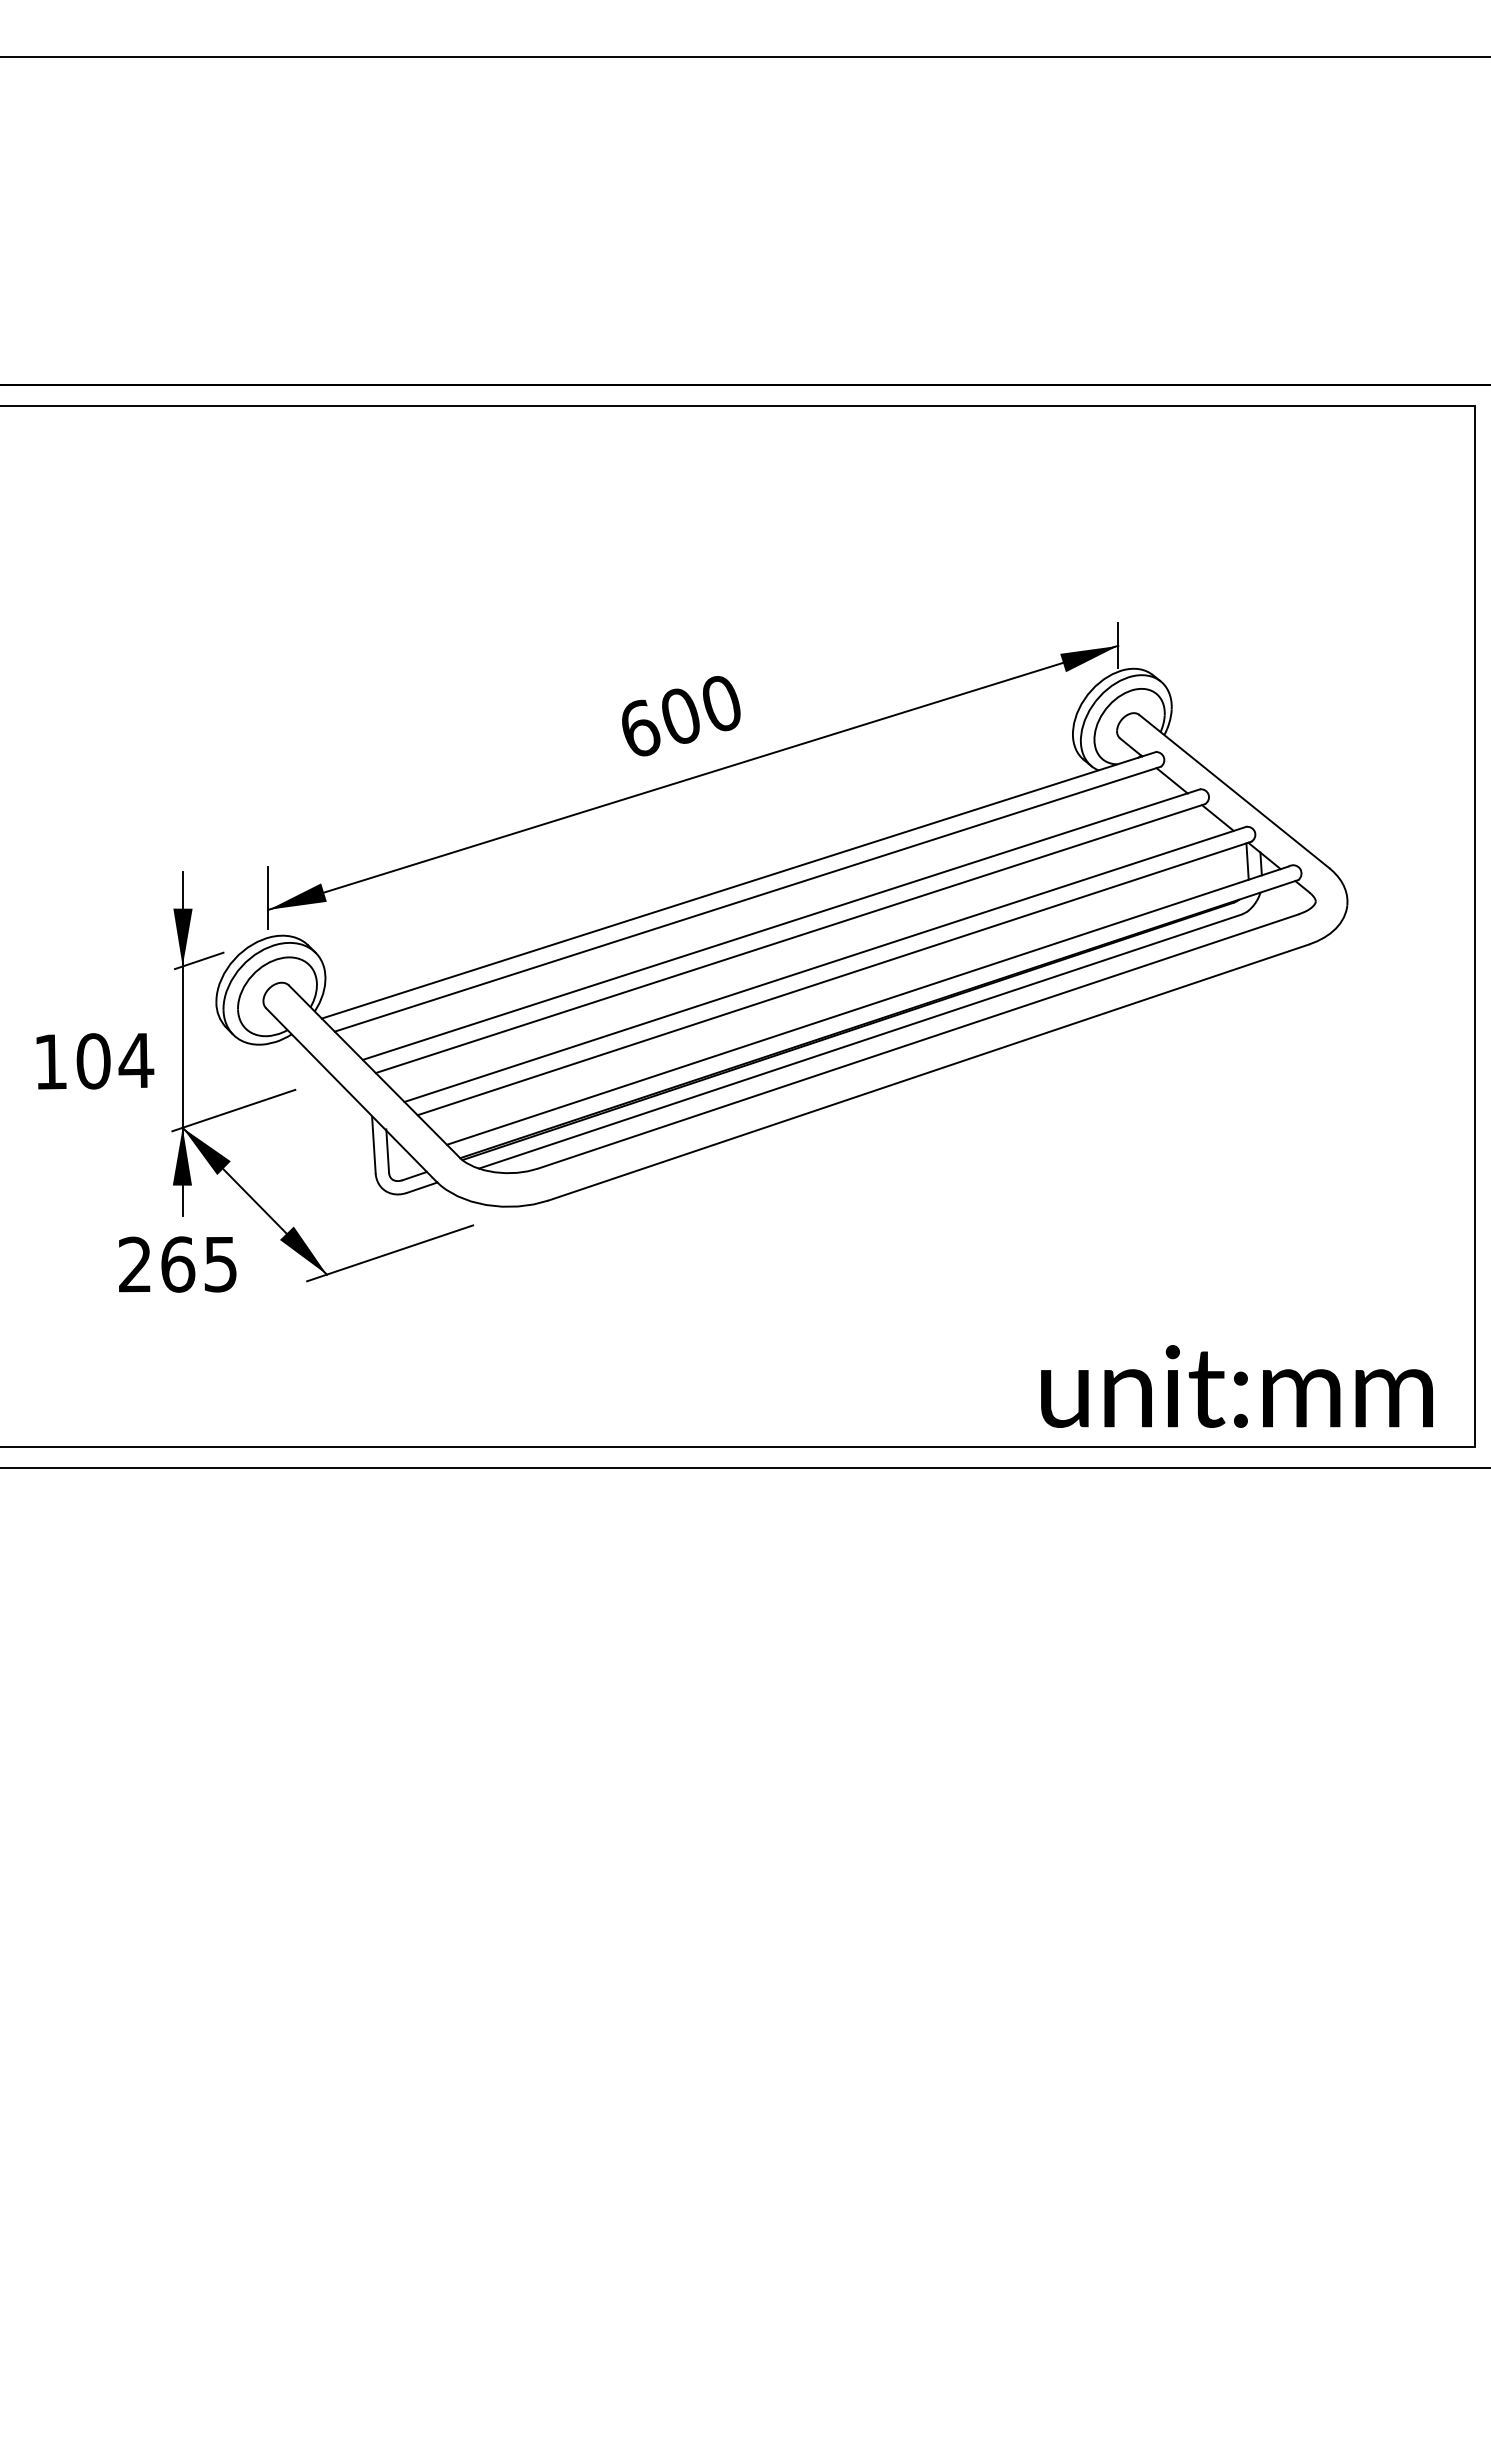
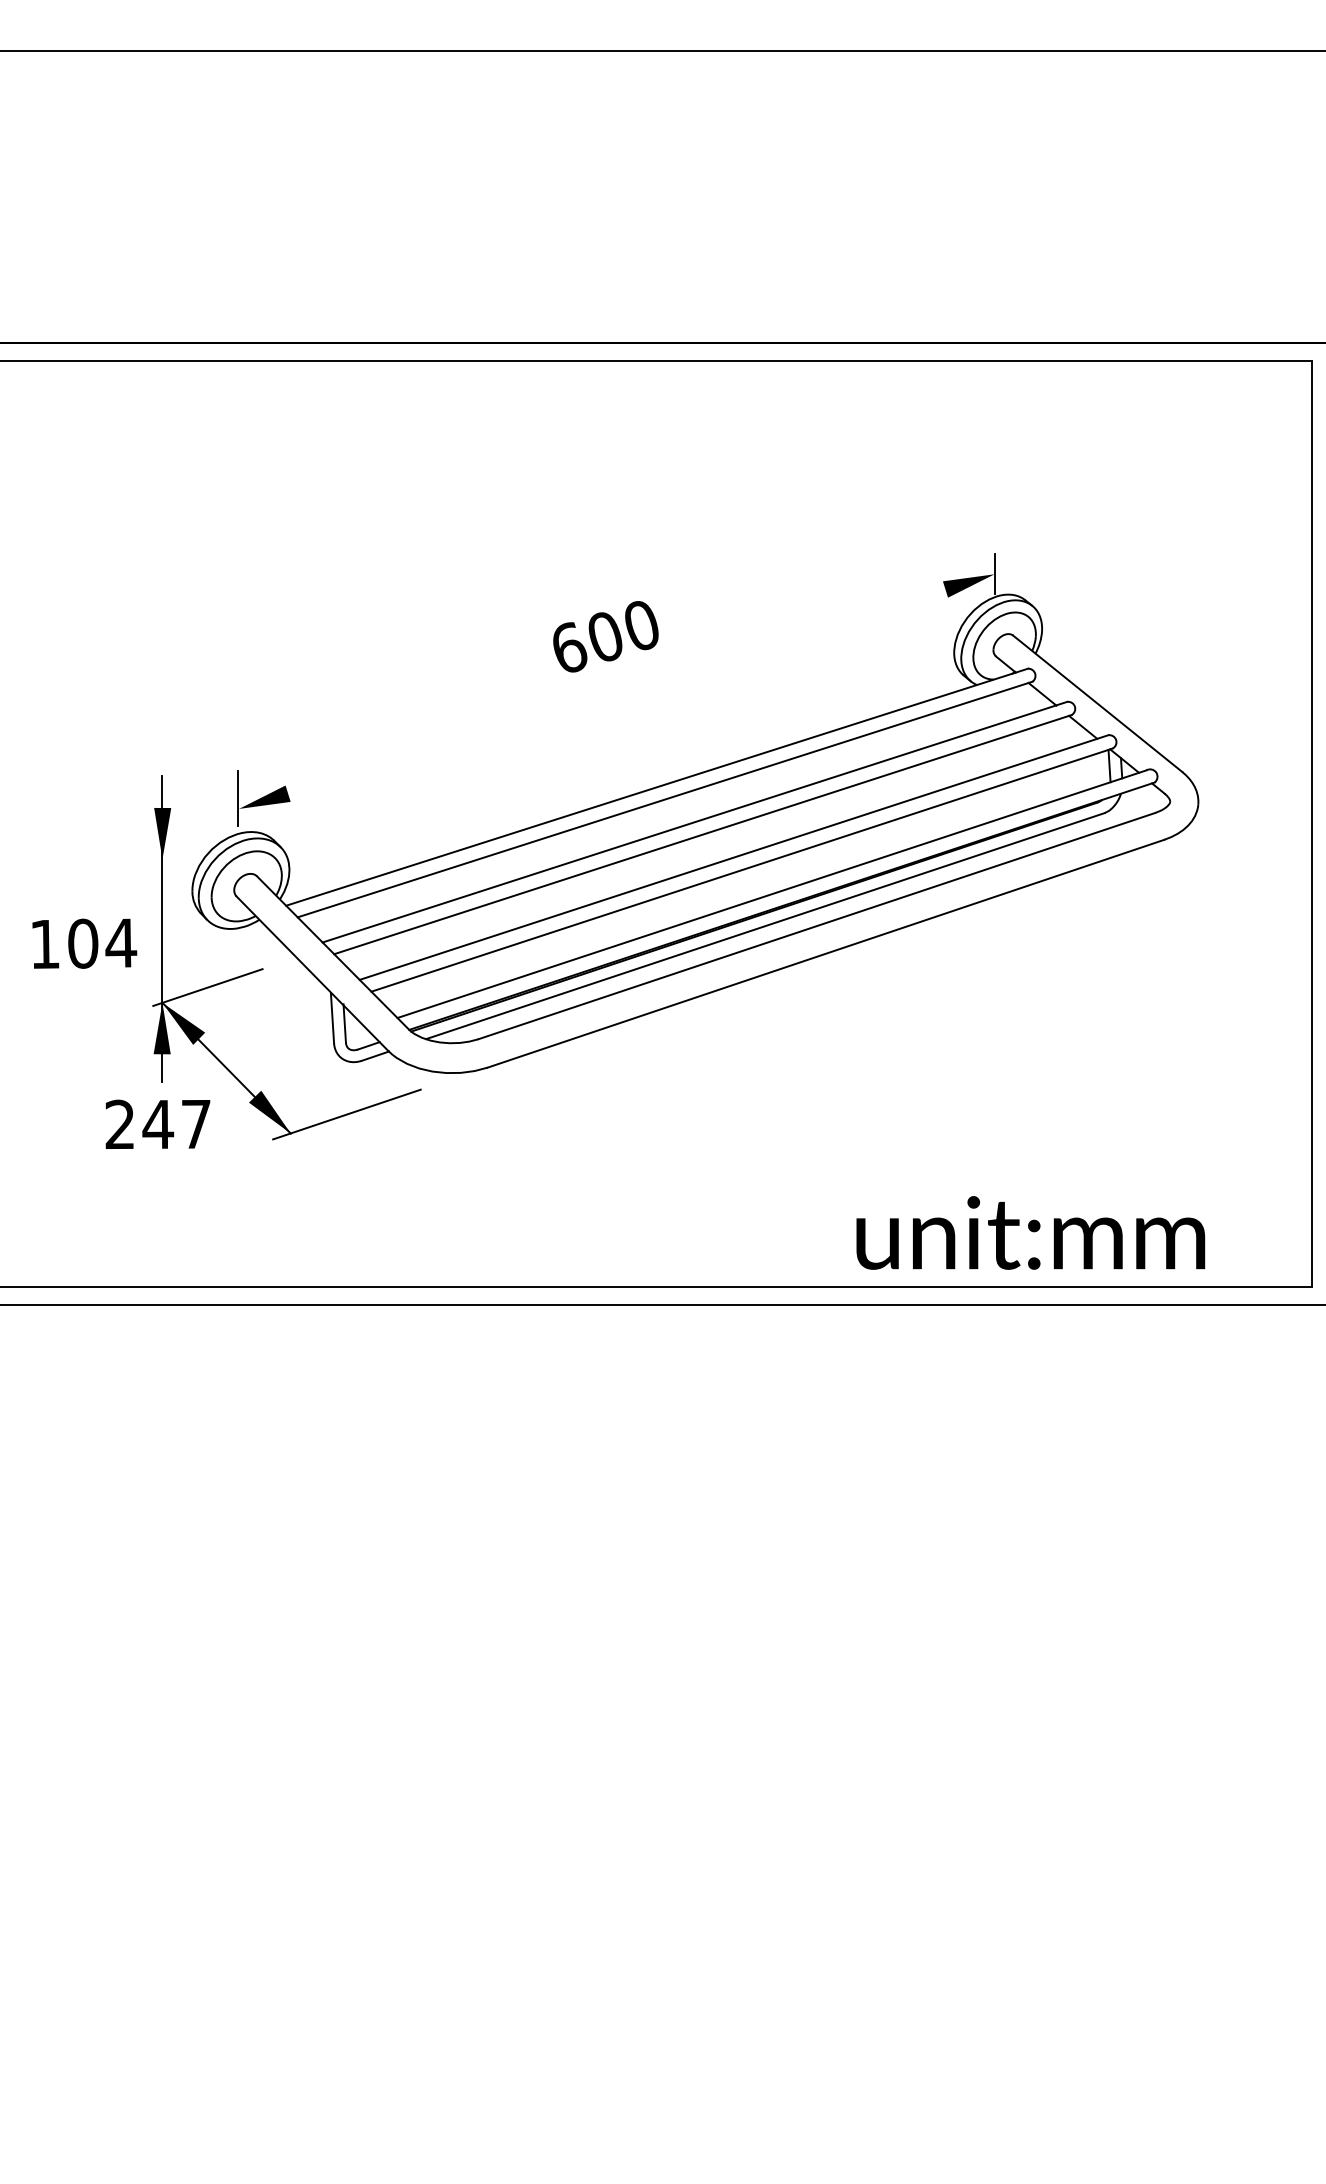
line: (693, 777) -> (616, 691), removed
line: (198, 960) -> (176, 854), removed
text: (198, 1264) -> (176, 1124), 265 -> 247
text: (1236, 1386) -> (1030, 1232), moved

